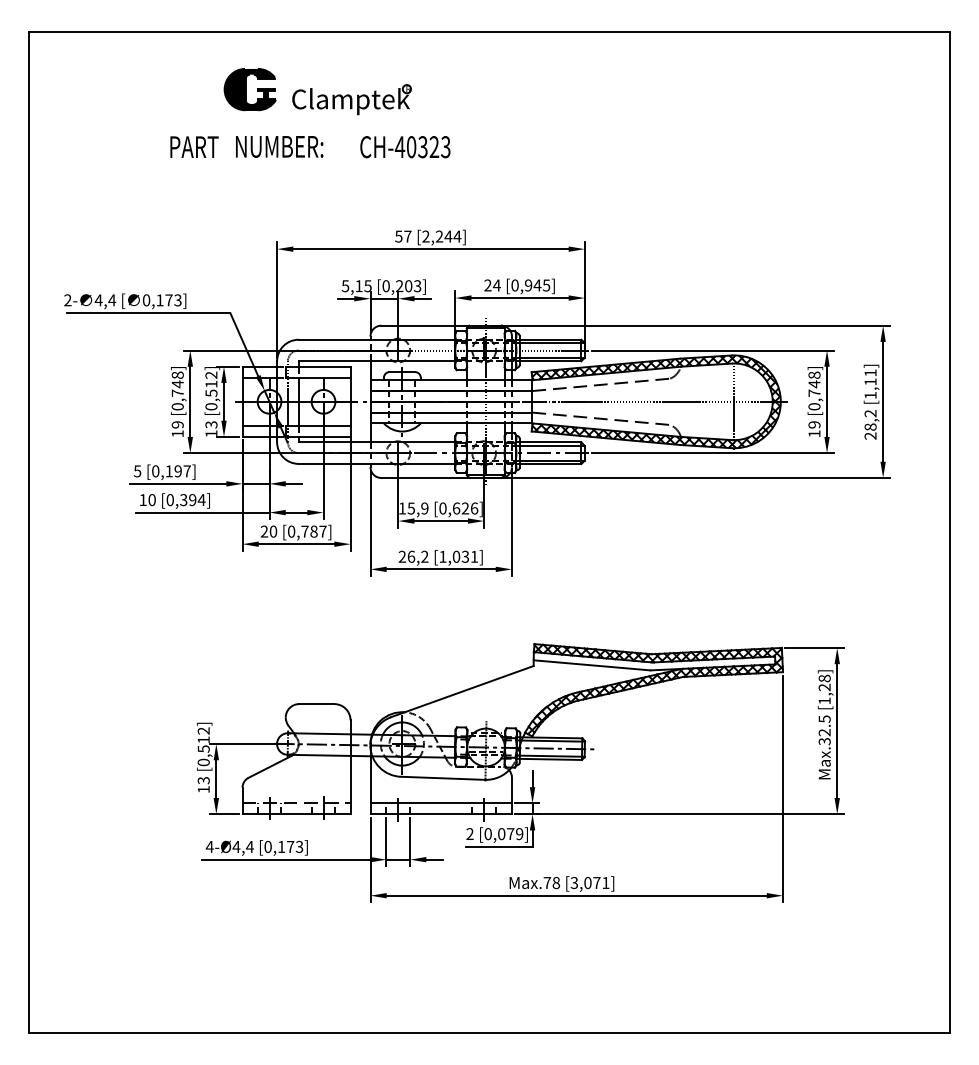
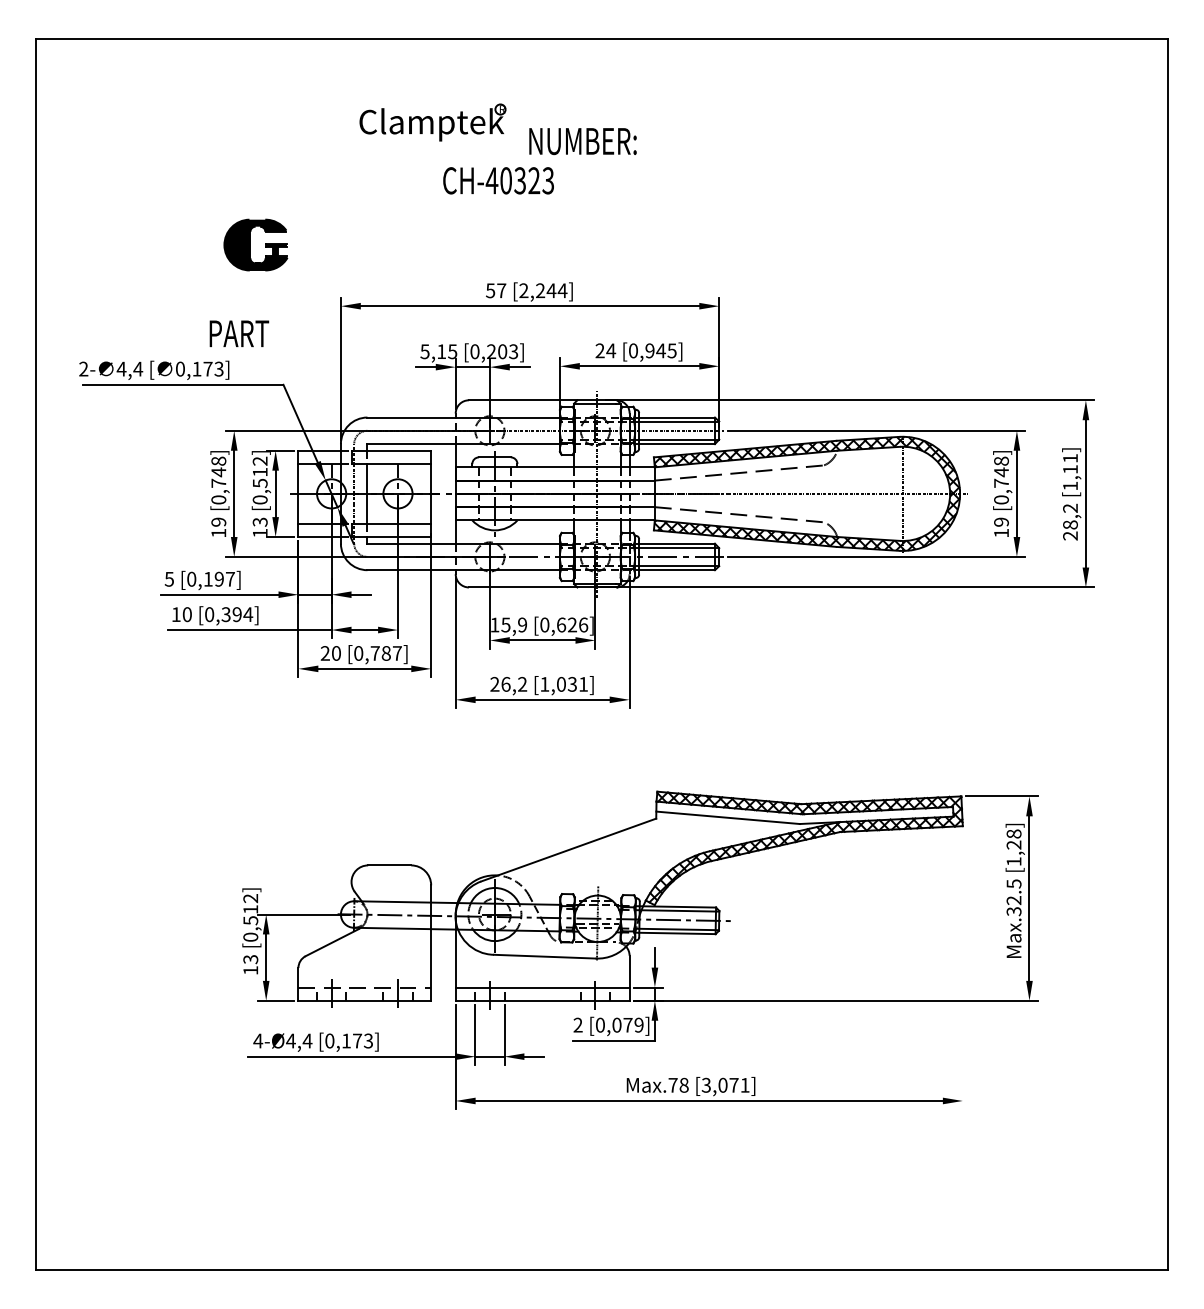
part: (249, 89) -> (255, 244), moved
text: (194, 146) -> (239, 333), moved
text: (279, 146) -> (582, 141), moved
line: (782, 788) -> (962, 969), removed

